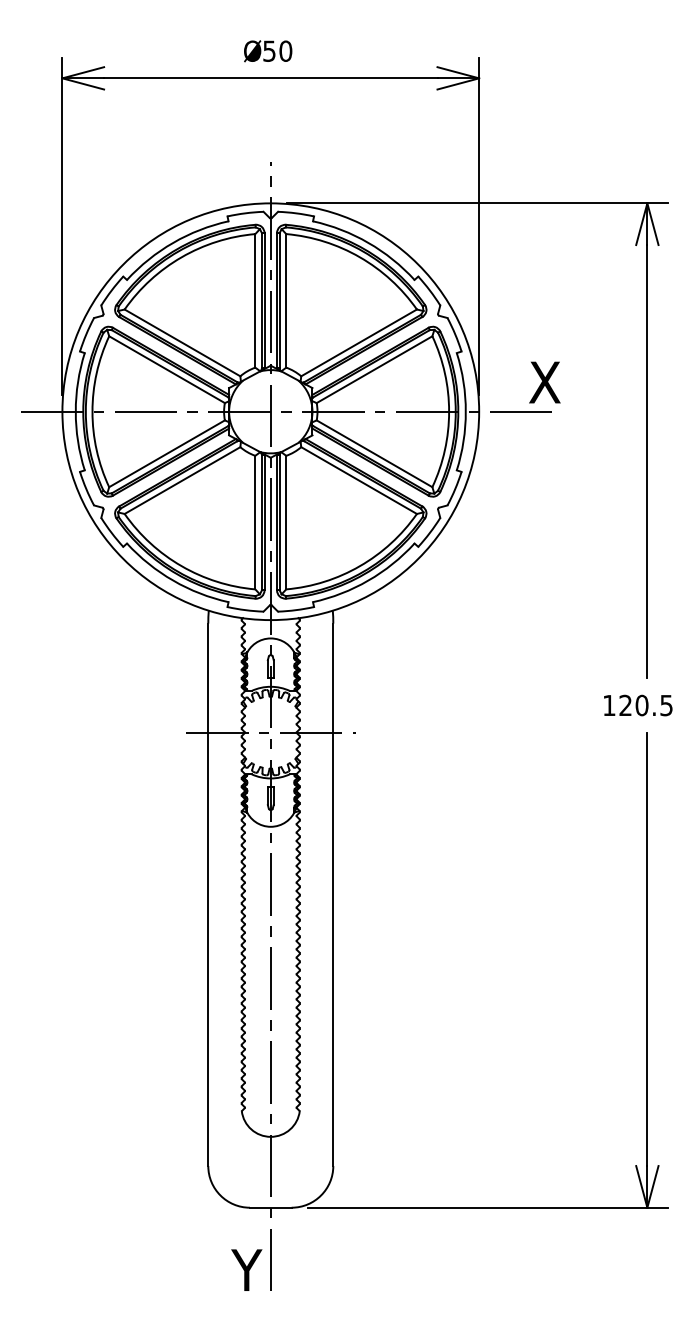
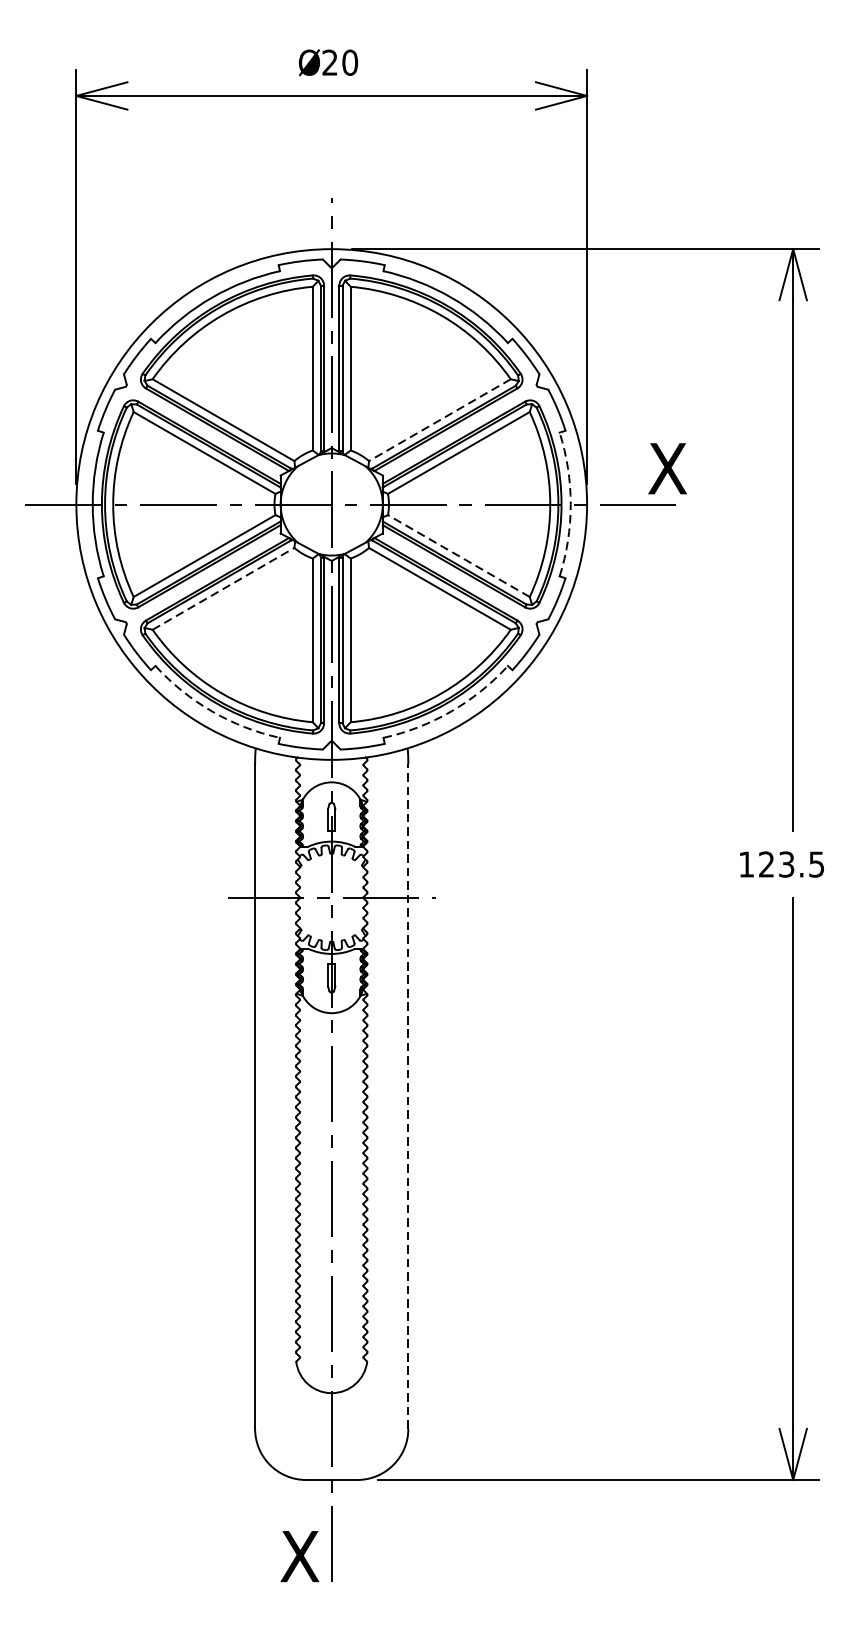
text: (269, 50) -> (330, 61), 50 -> 20
line: (359, 342) -> (440, 419), solid -> dashed
arc: (465, 411) -> (570, 504), solid -> dashed
line: (374, 453) -> (458, 555), solid -> dashed
line: (182, 480) -> (223, 588), solid -> dashed
arc: (173, 580) -> (212, 711), solid -> dashed
arc: (368, 580) -> (451, 711), solid -> dashed
text: (641, 705) -> (786, 864), 120.5 -> 123.5
line: (333, 894) -> (408, 1096), solid -> dashed
text: (245, 1269) -> (300, 1555), Y -> X

